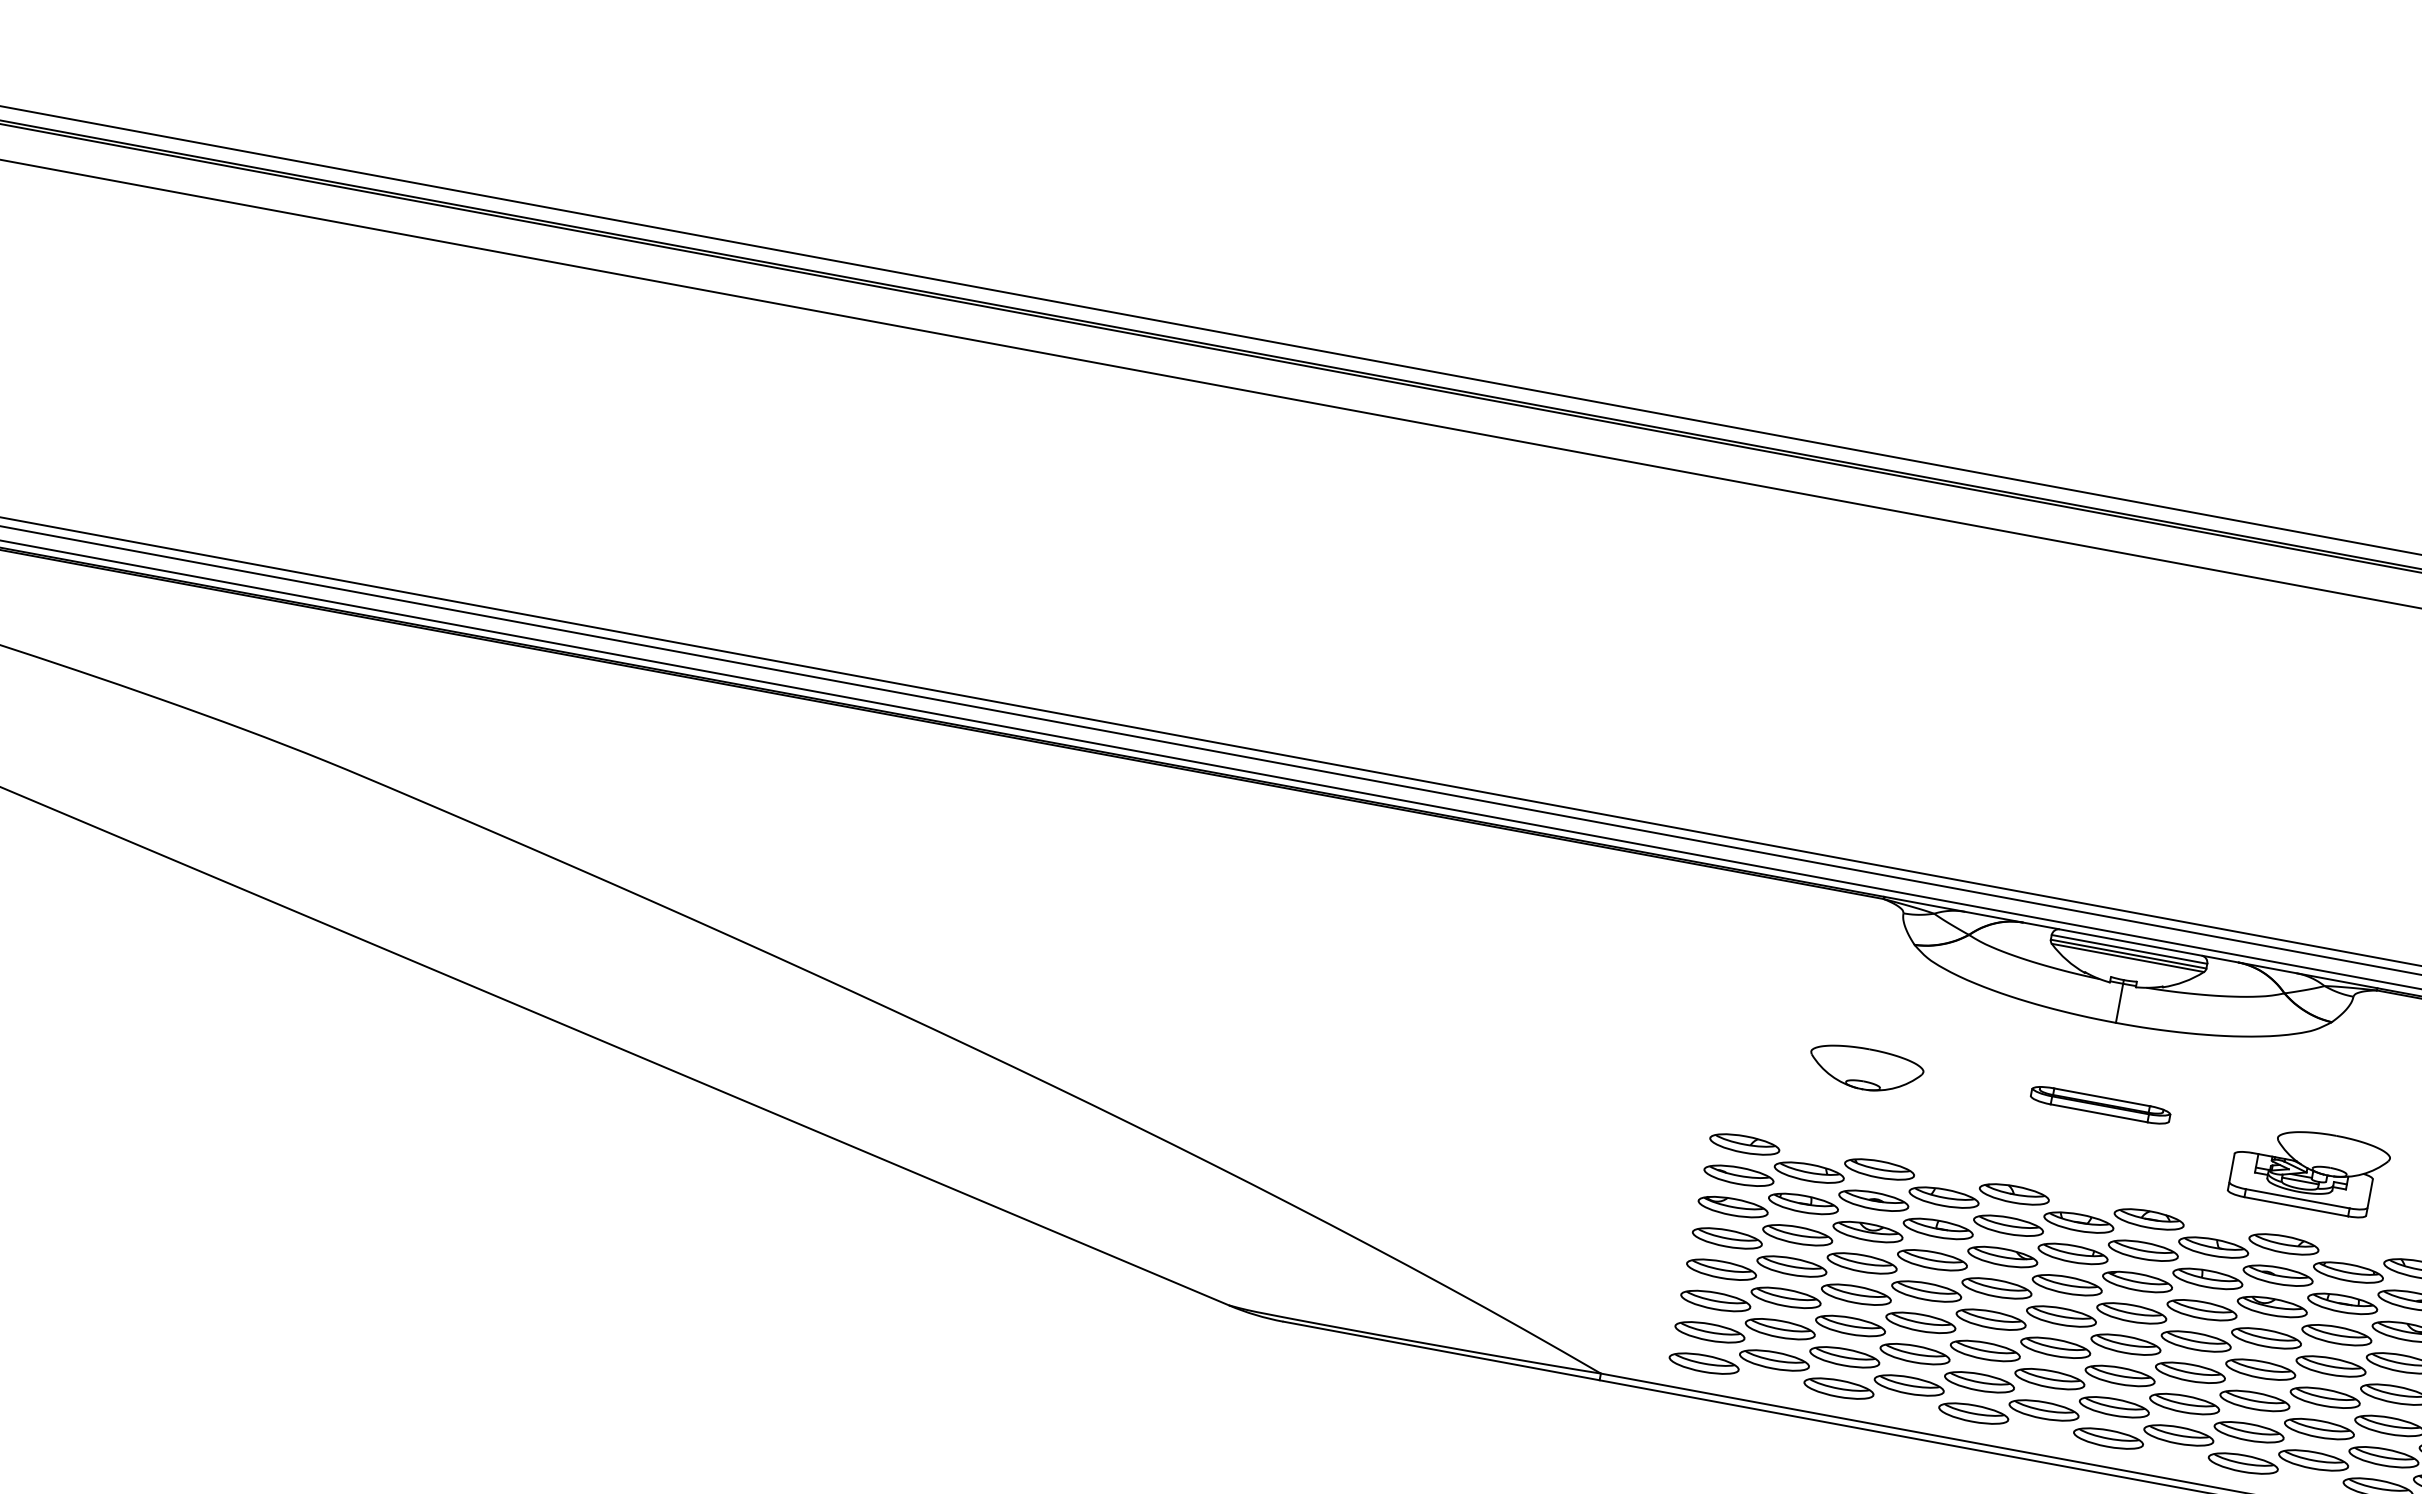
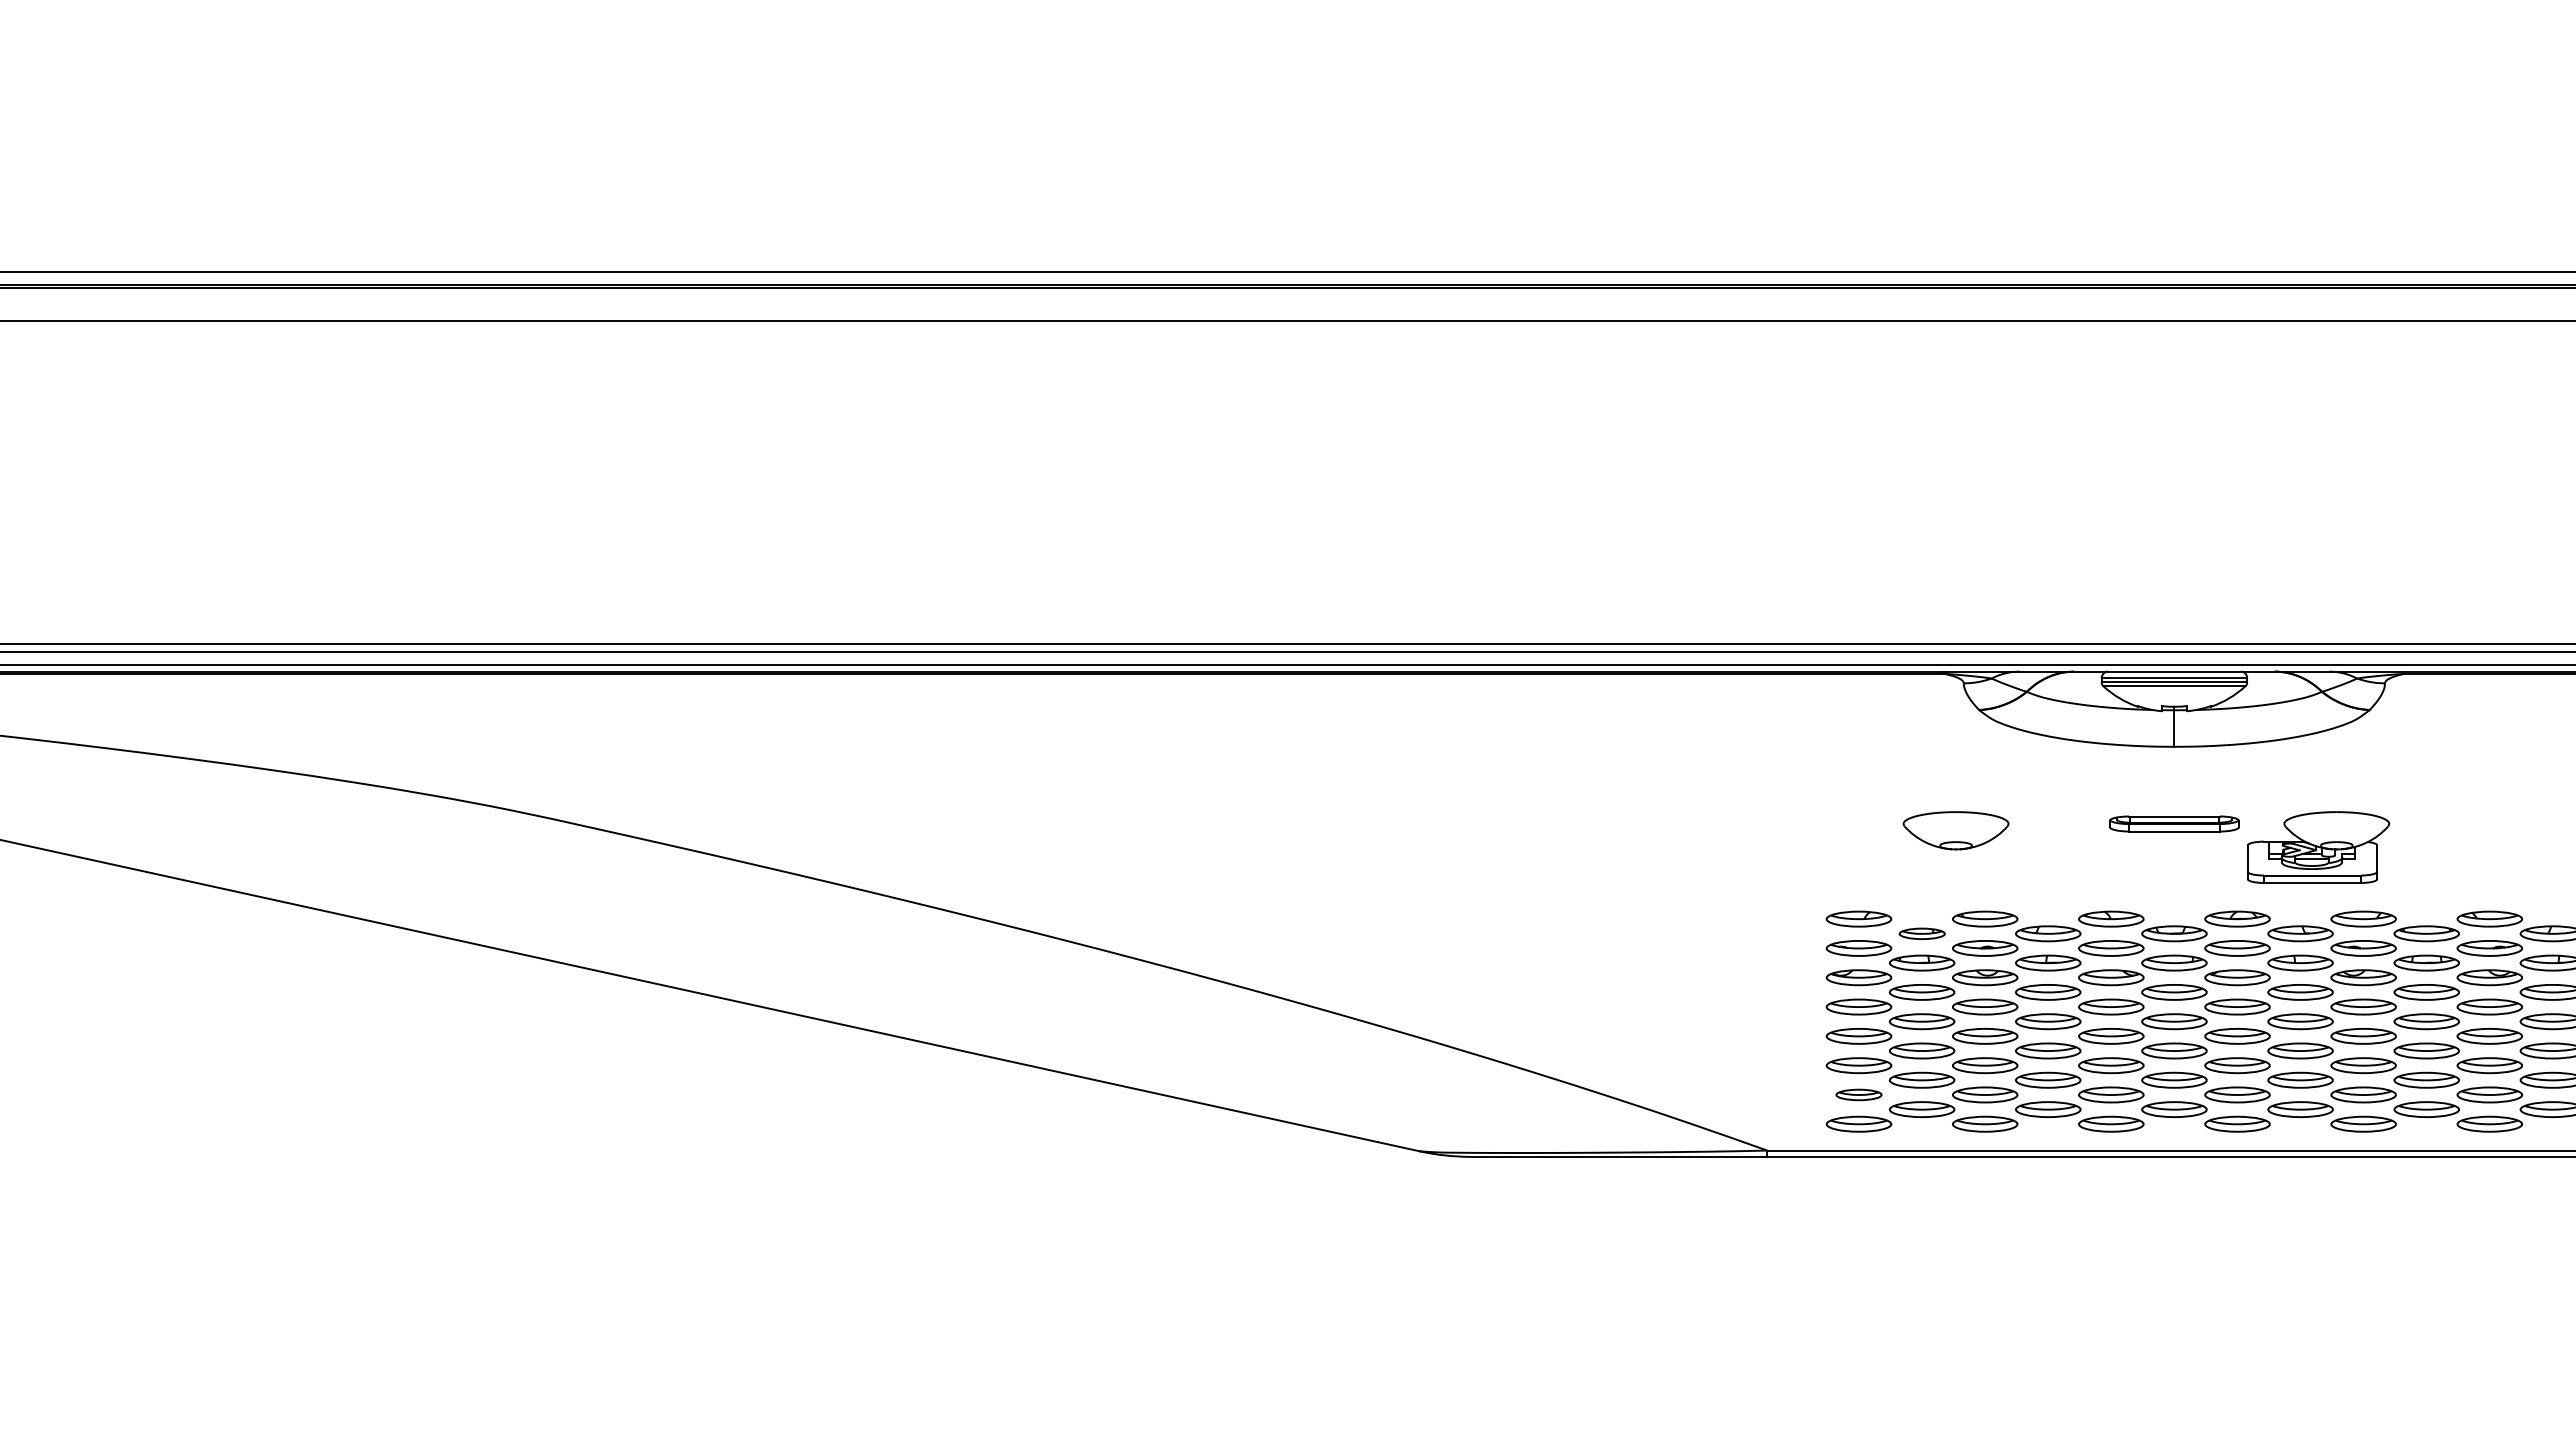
part: (2309, 1170) -> (2318, 847), moved
part: (1809, 1172) -> (1922, 933), size x0.7
part: (1709, 1331) -> (1858, 1094), size x0.7

